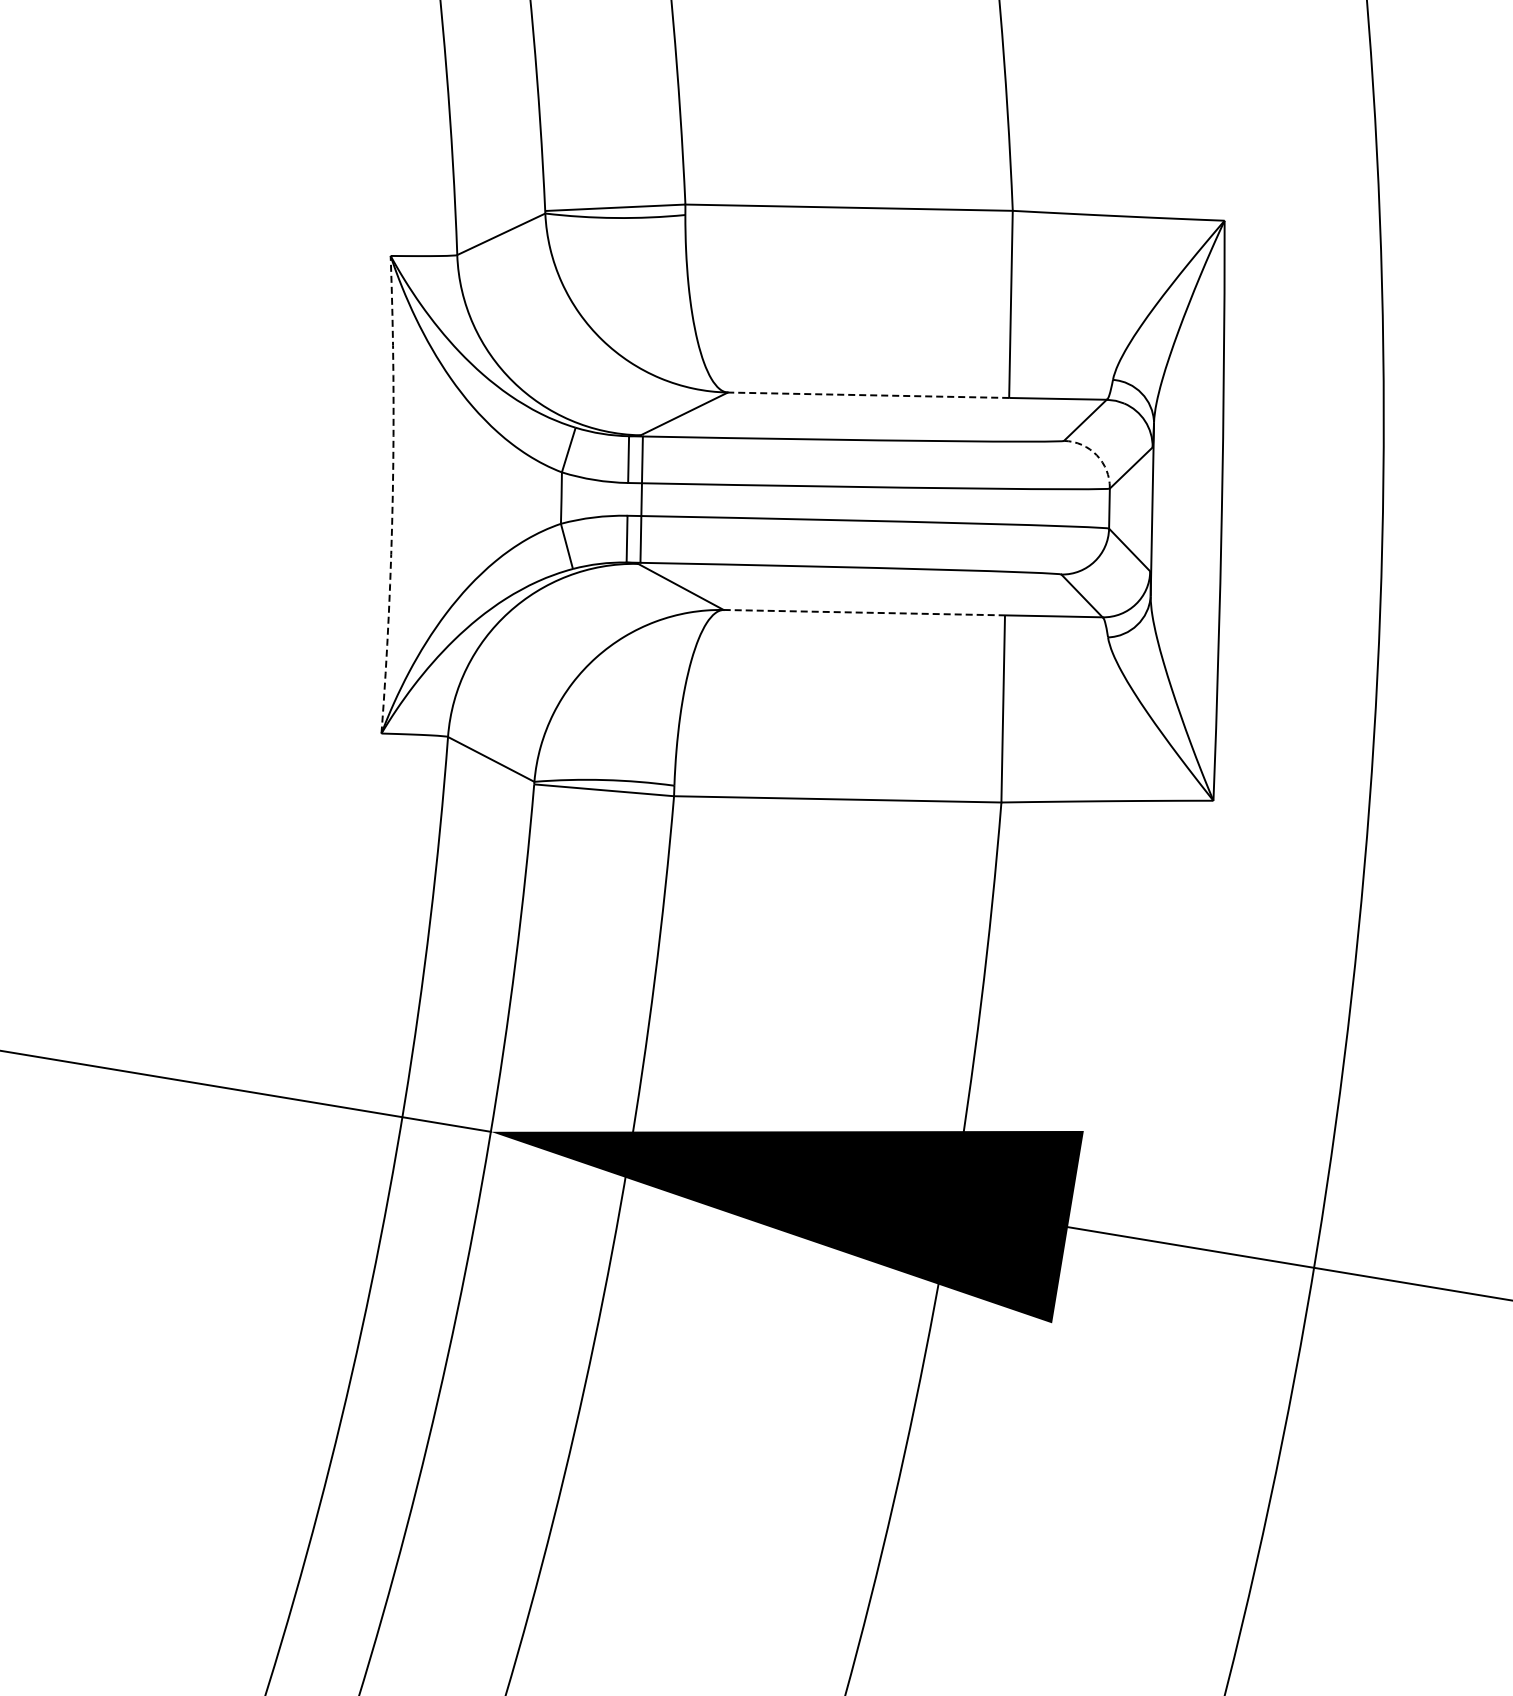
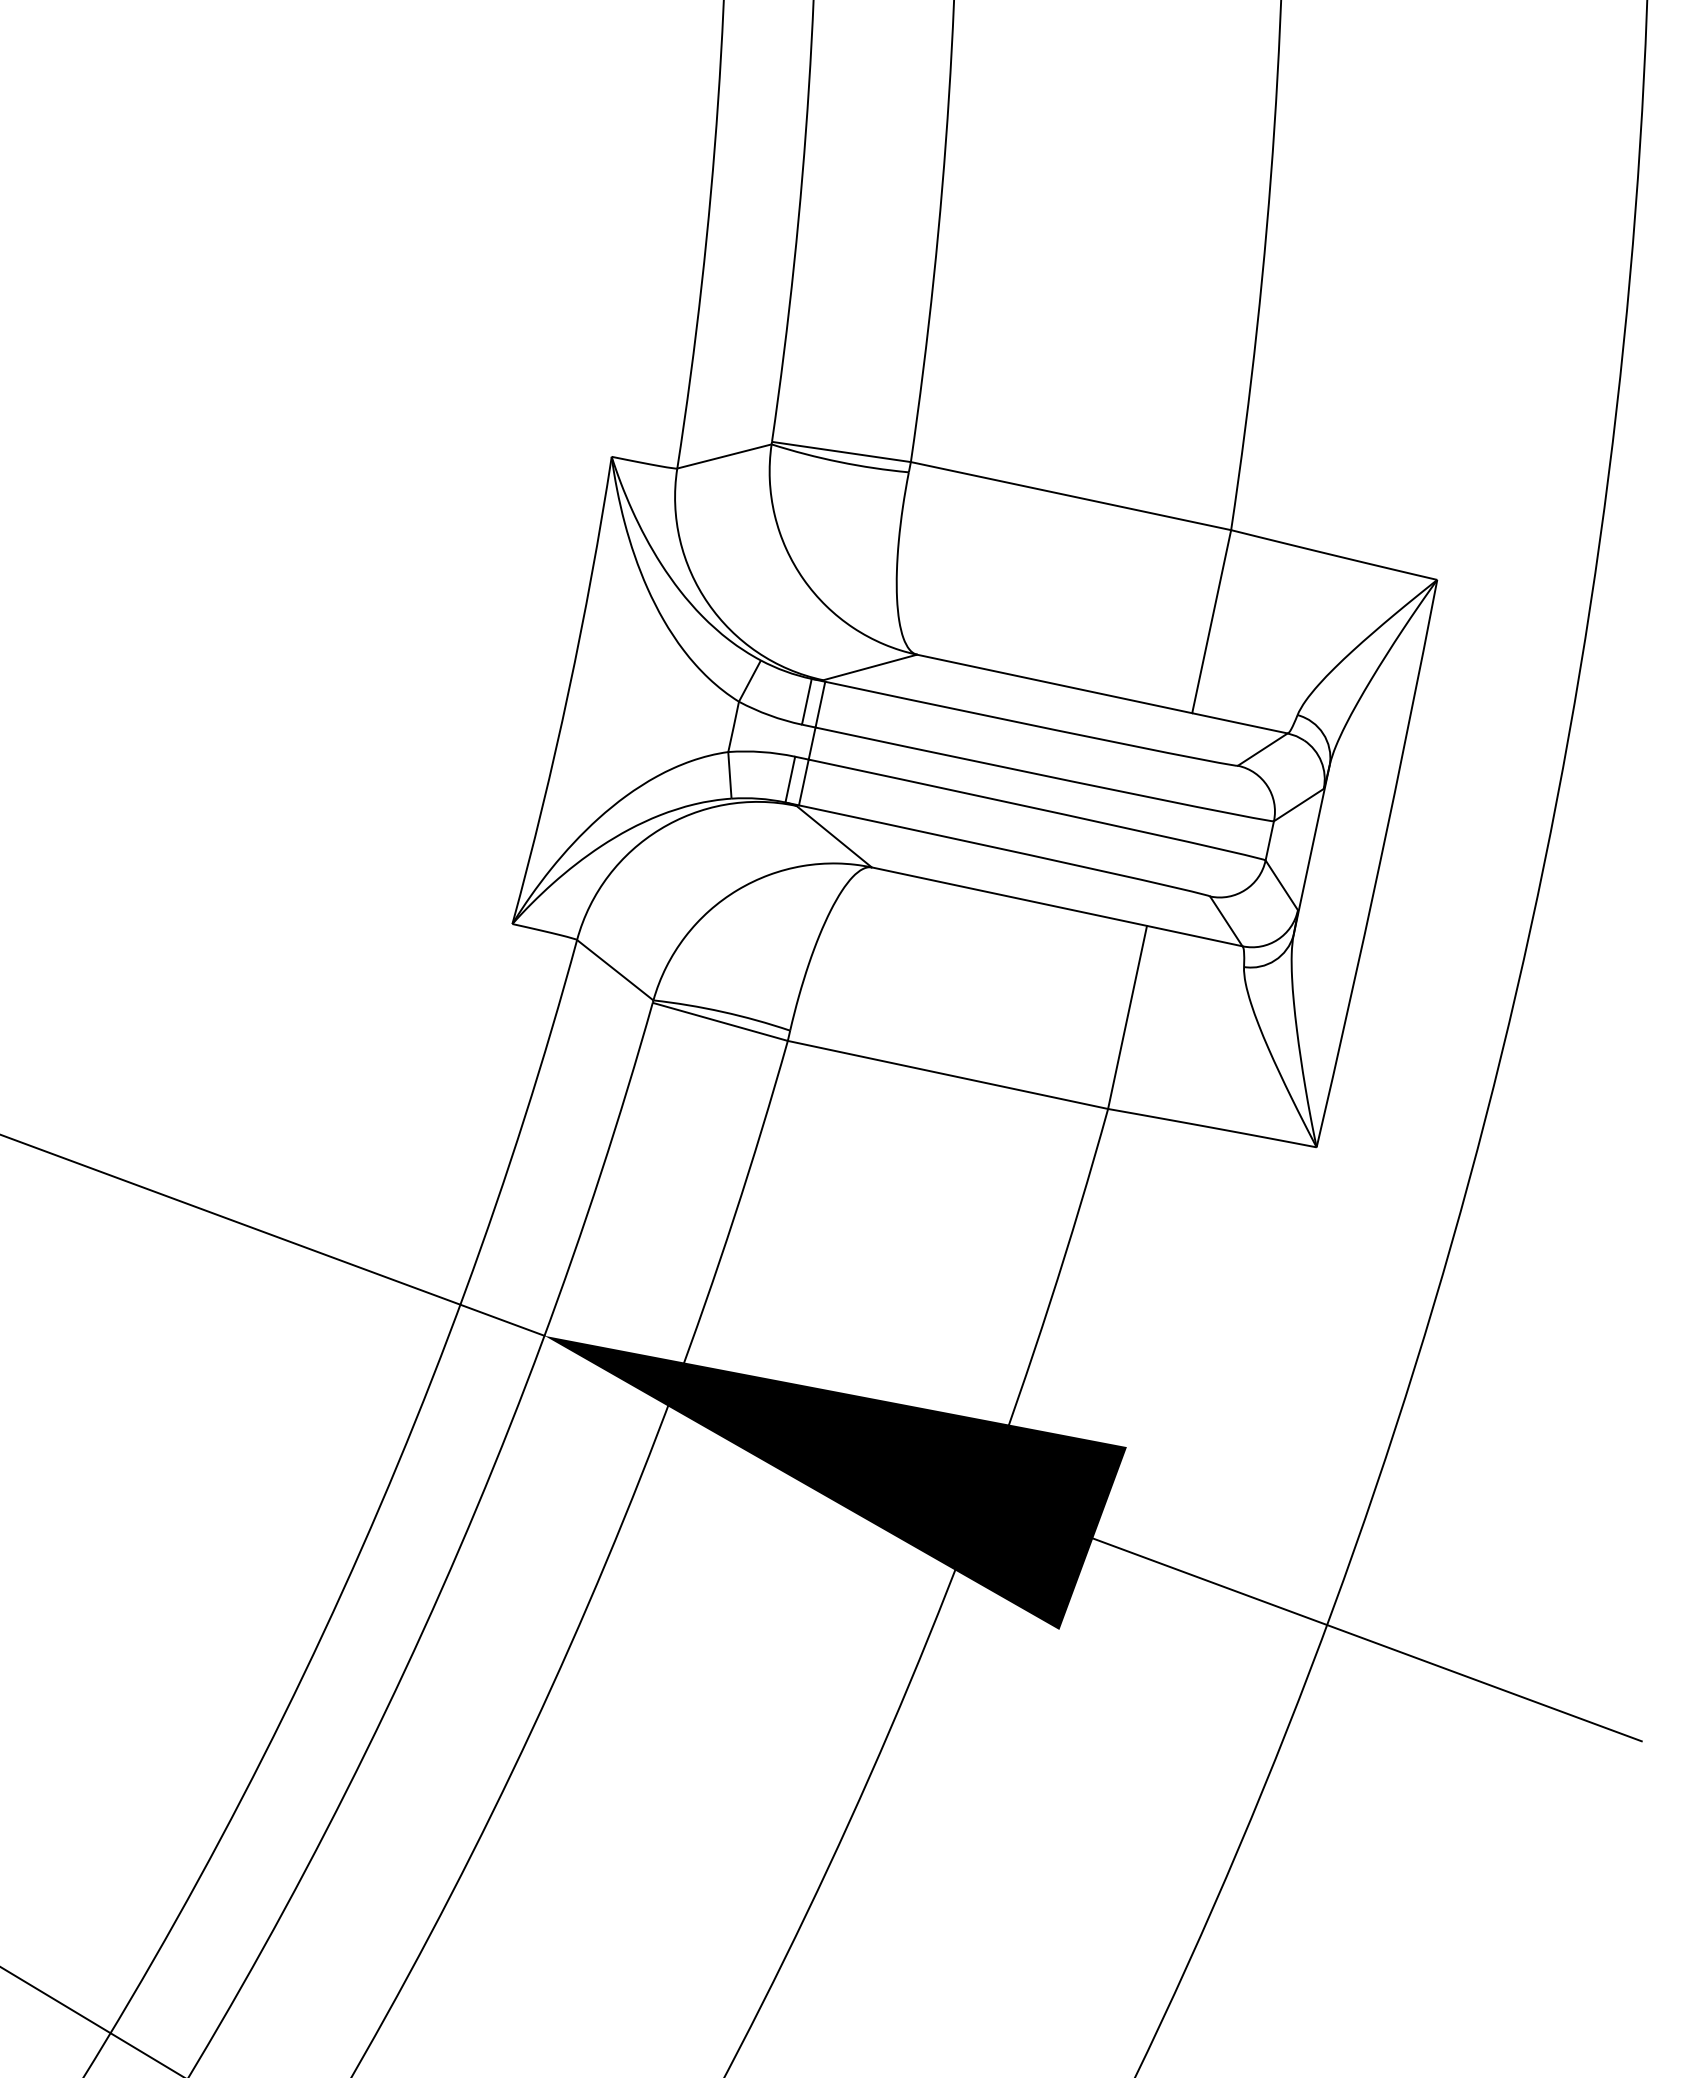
line: (868, 394) -> (1054, 683), dashed -> solid
arc: (1096, 455) -> (1267, 786), dashed -> solid
arc: (392, 494) -> (568, 691), dashed -> solid
line: (864, 612) -> (1009, 896), dashed -> solid

